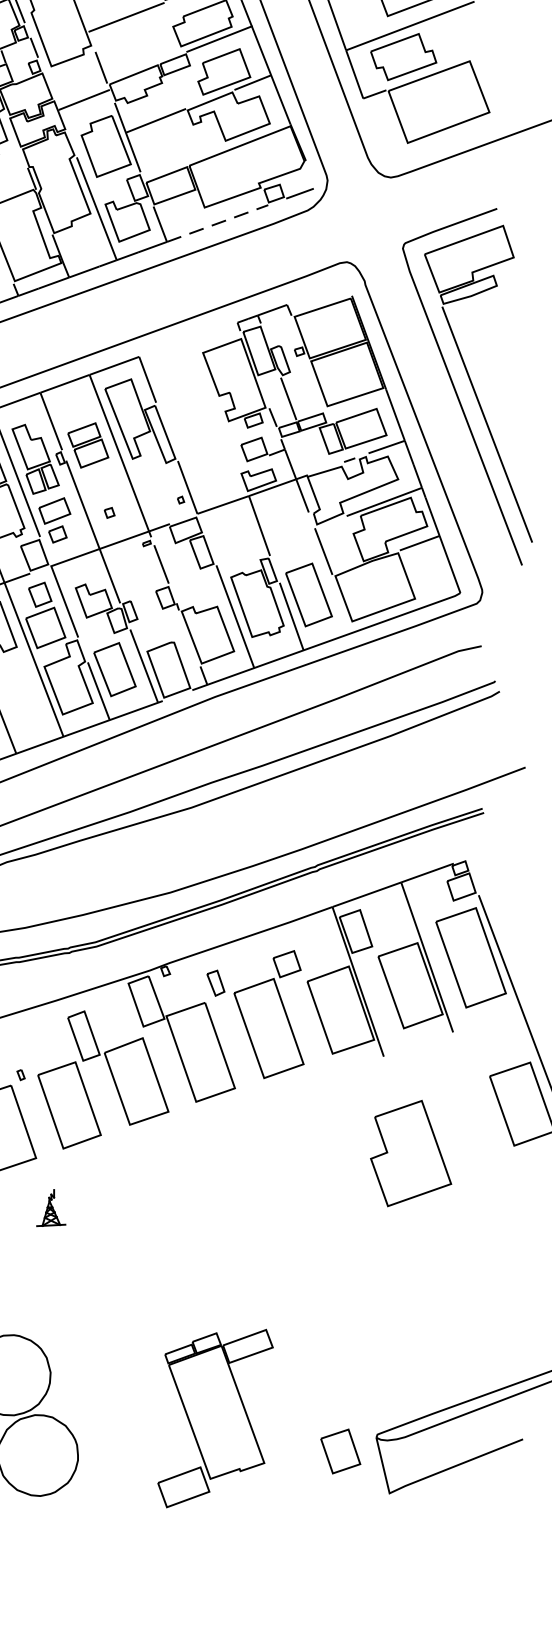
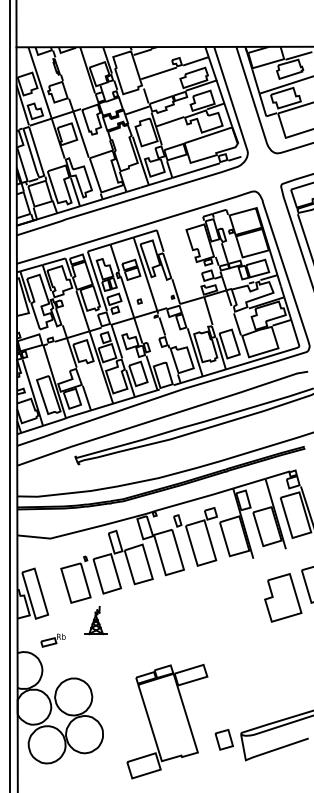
line: (218, 223) -> (196, 170), dashed -> solid
part: (410, 1152) -> (283, 597), moved
part: (49, 1207) -> (95, 620), size x1.67
part: (215, 1418) -> (167, 721), size x1.43

